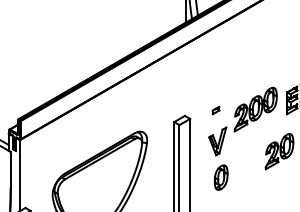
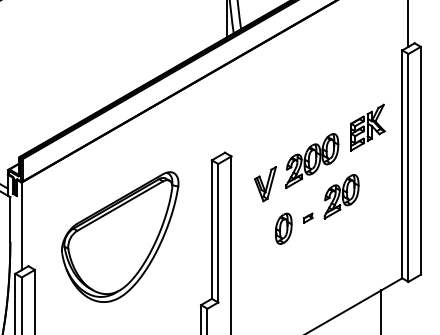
part: (255, 109) -> (312, 160), moved
part: (216, 110) -> (308, 217), moved
part: (221, 177) -> (283, 228), moved

